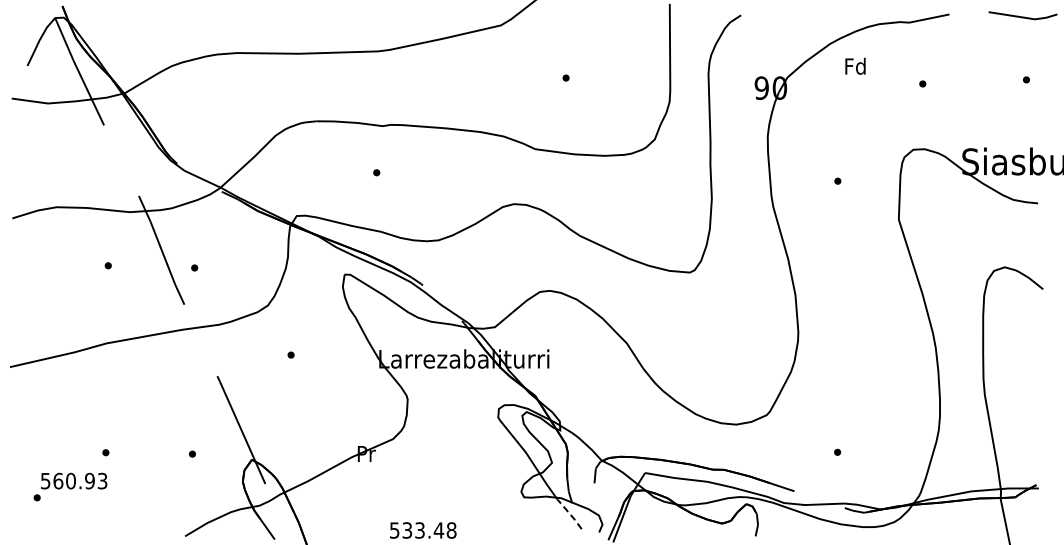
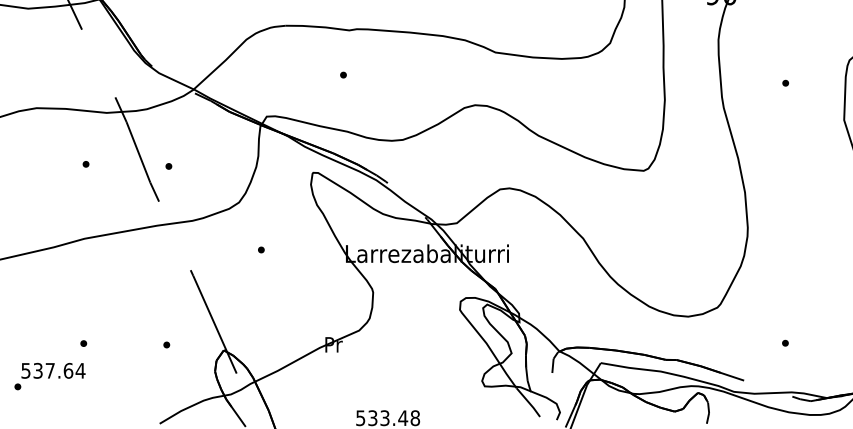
text: (80, 480) -> (59, 370), 560.93 -> 537.64
line: (569, 513) -> (528, 401), dashed -> solid

